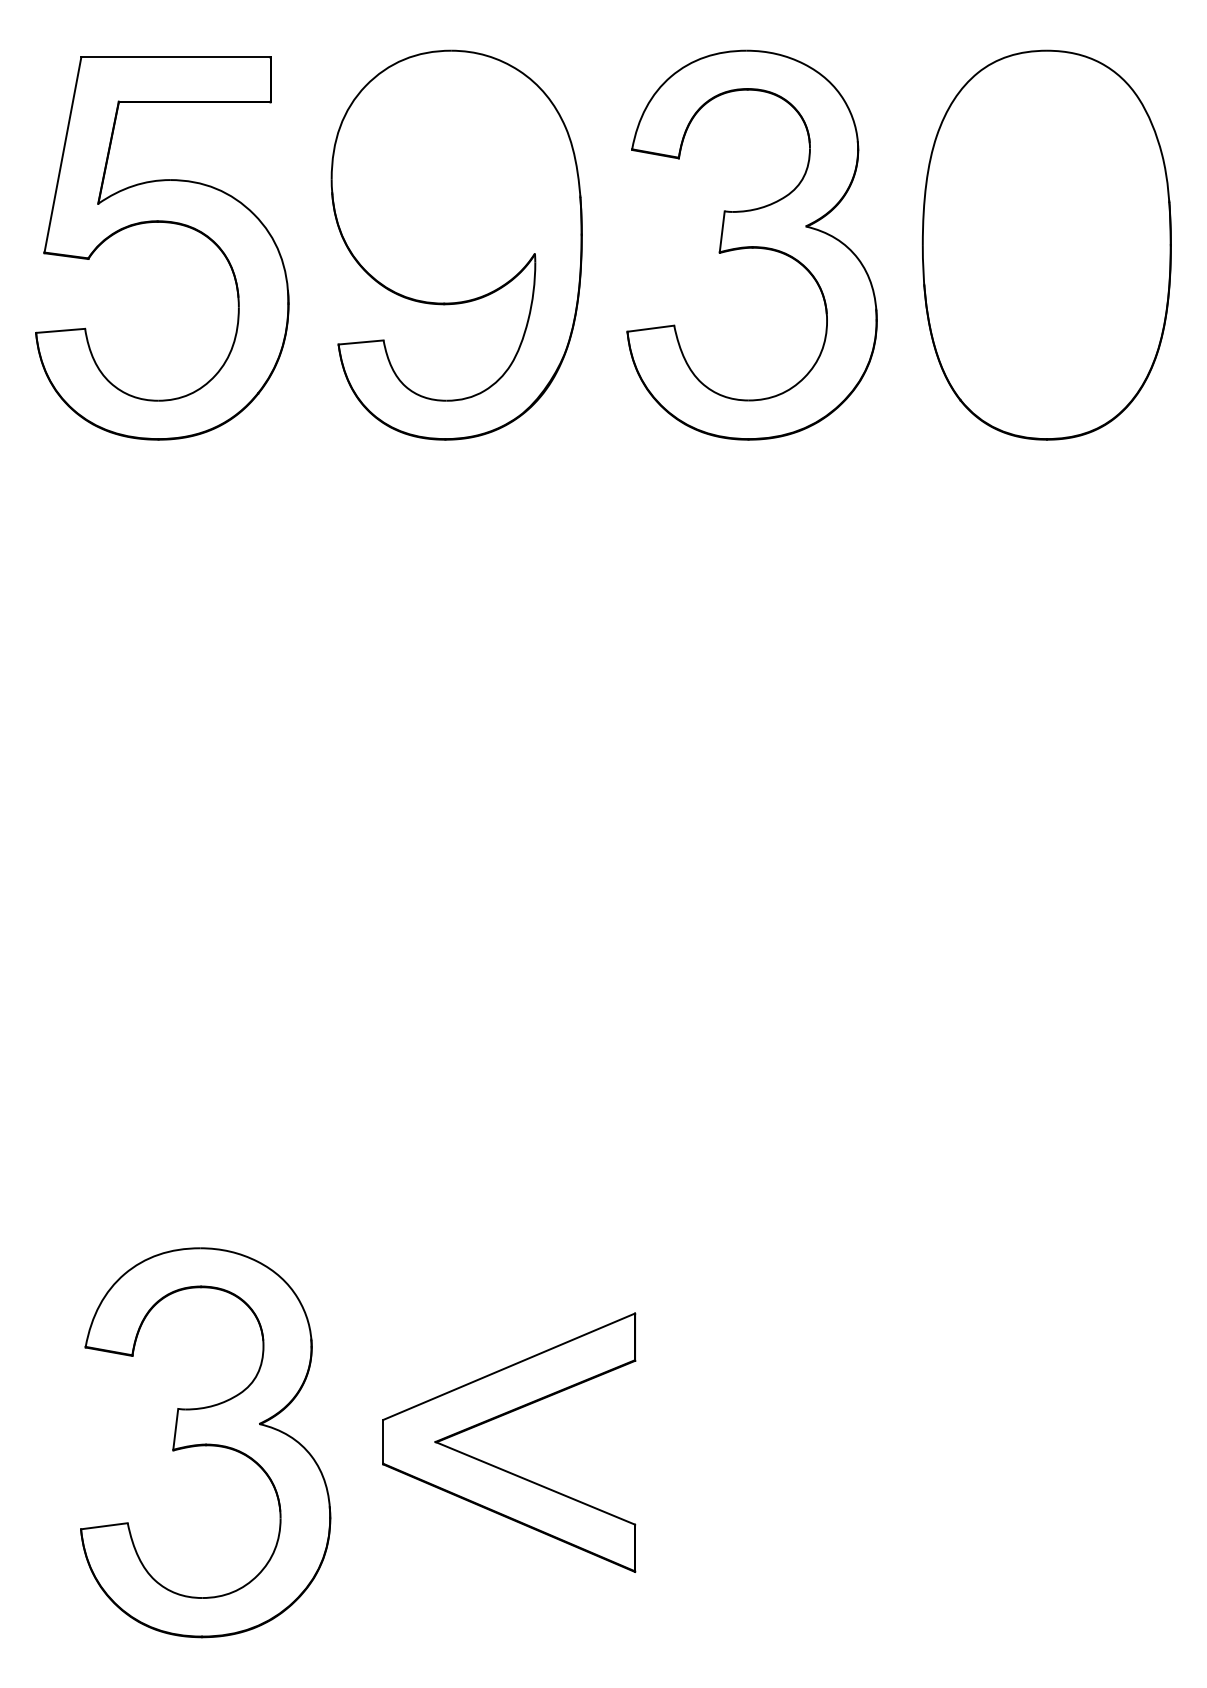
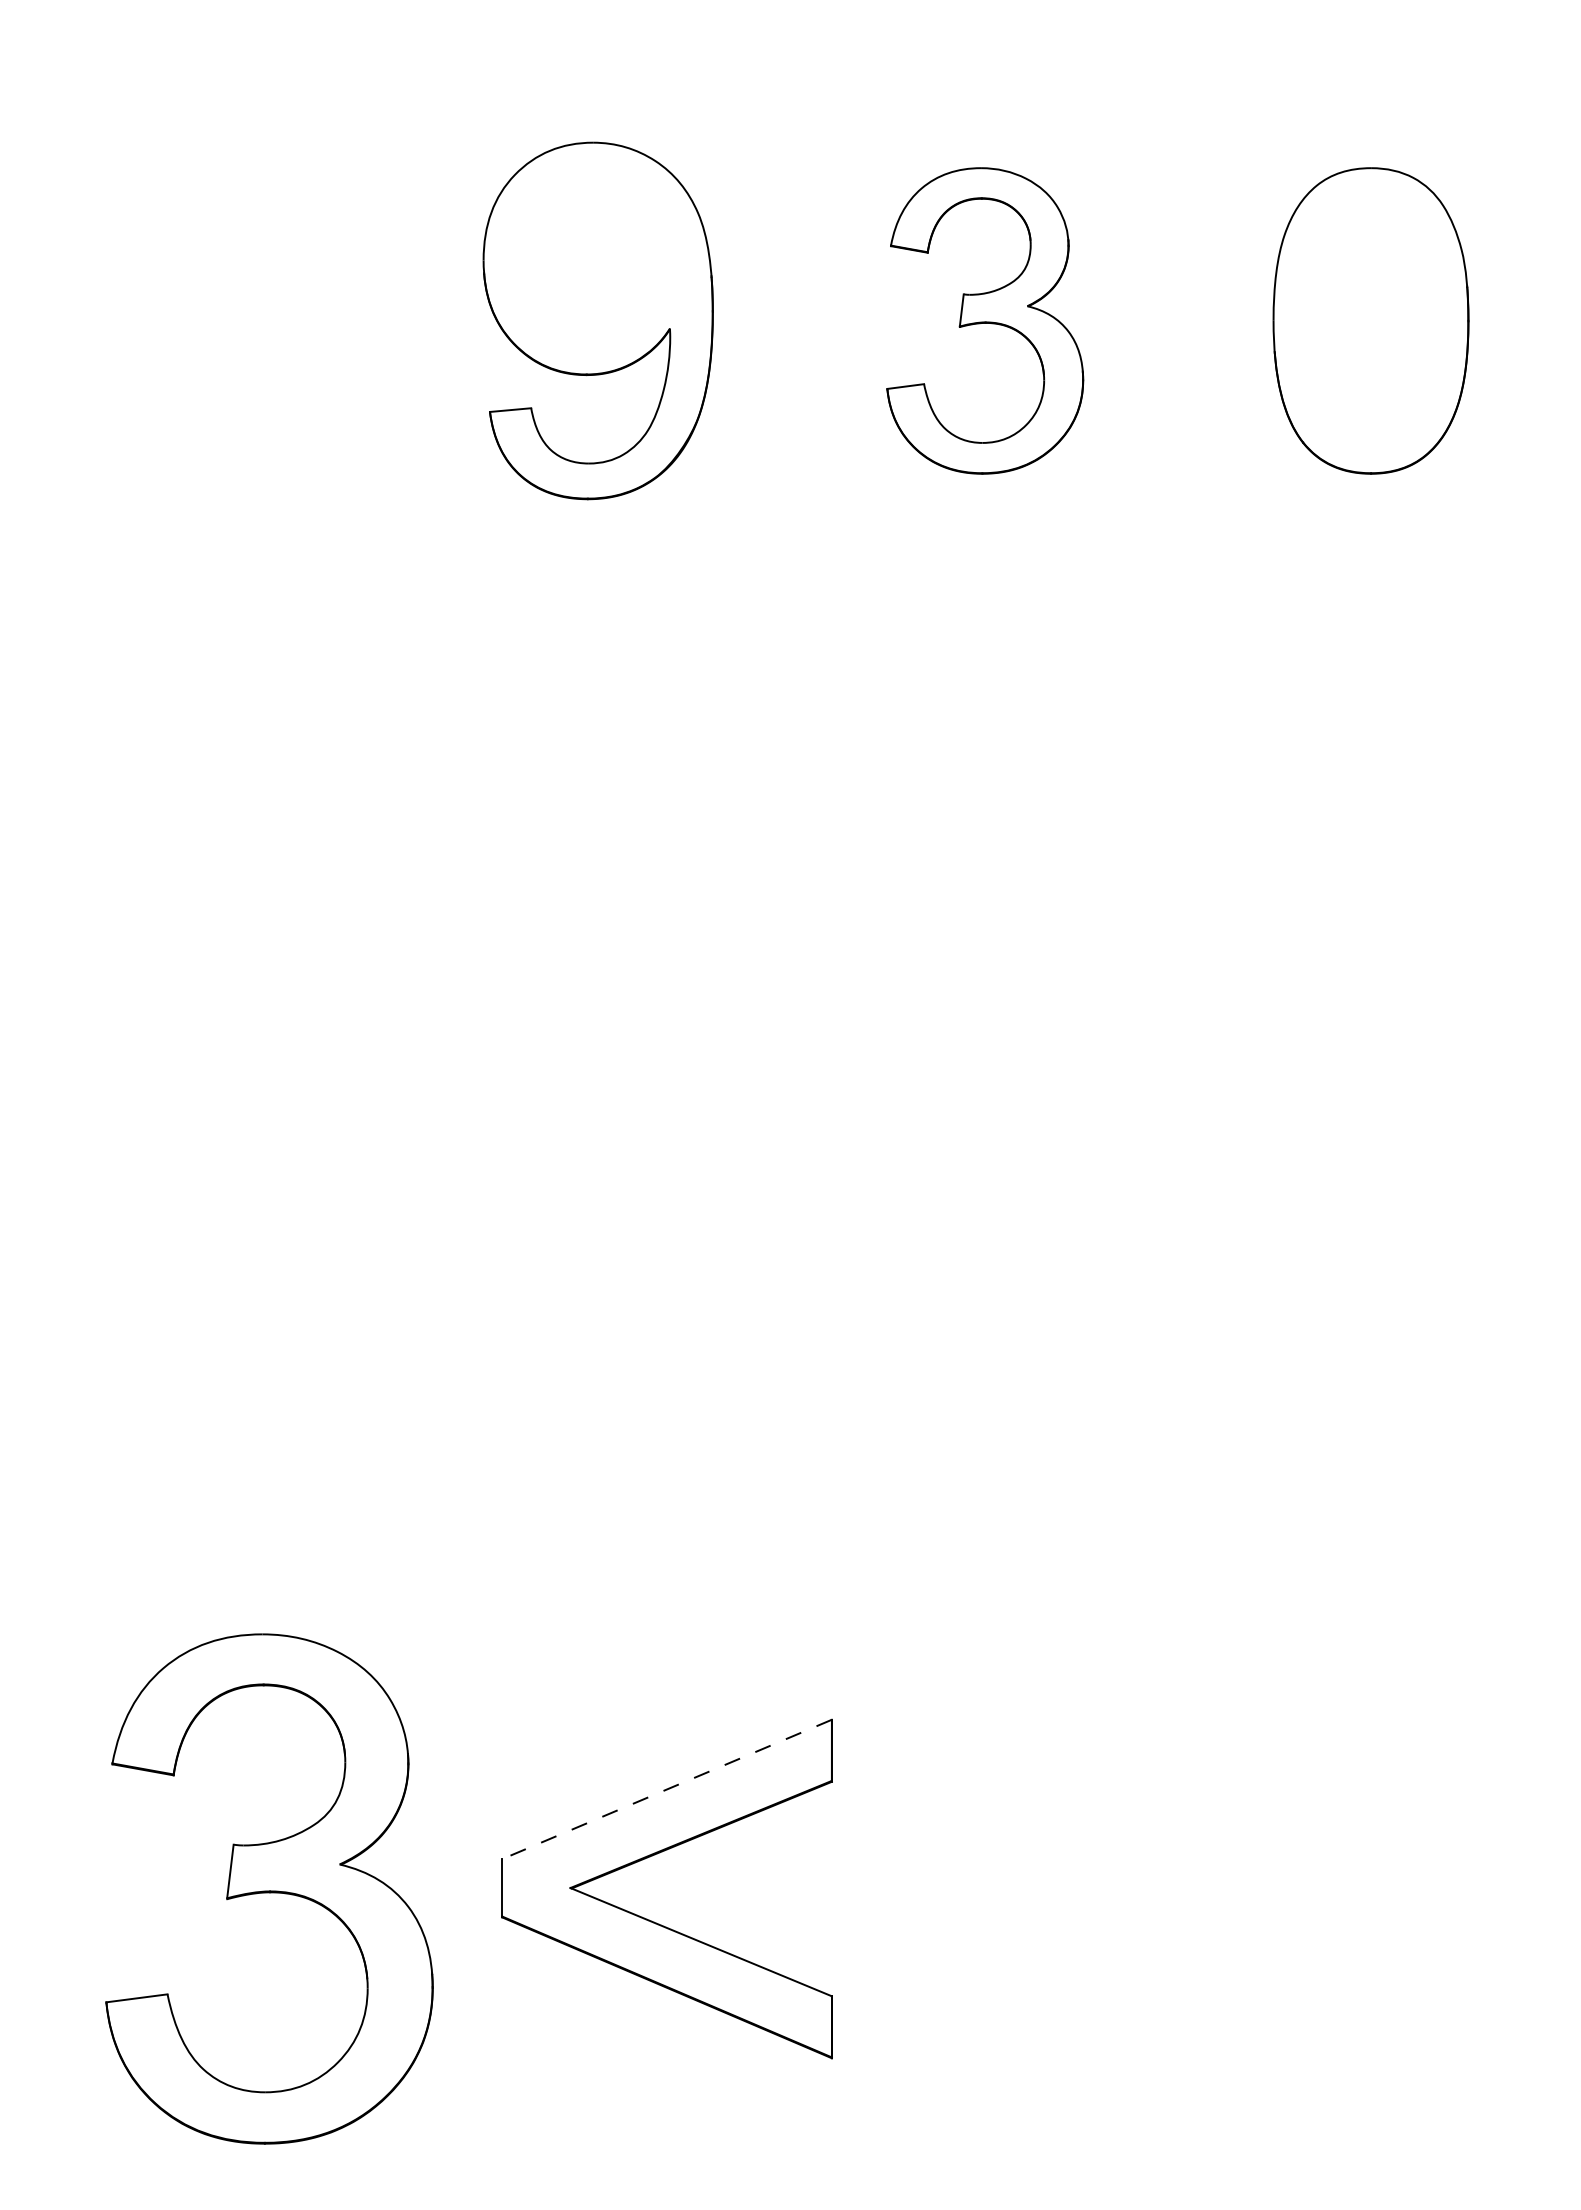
part: (162, 222) -> (212, 291), removed
part: (456, 244) -> (597, 320), size x0.7
part: (752, 244) -> (985, 320), size x0.6
part: (1046, 244) -> (1370, 320), size x0.6
line: (508, 1366) -> (666, 1789), solid -> dashed

